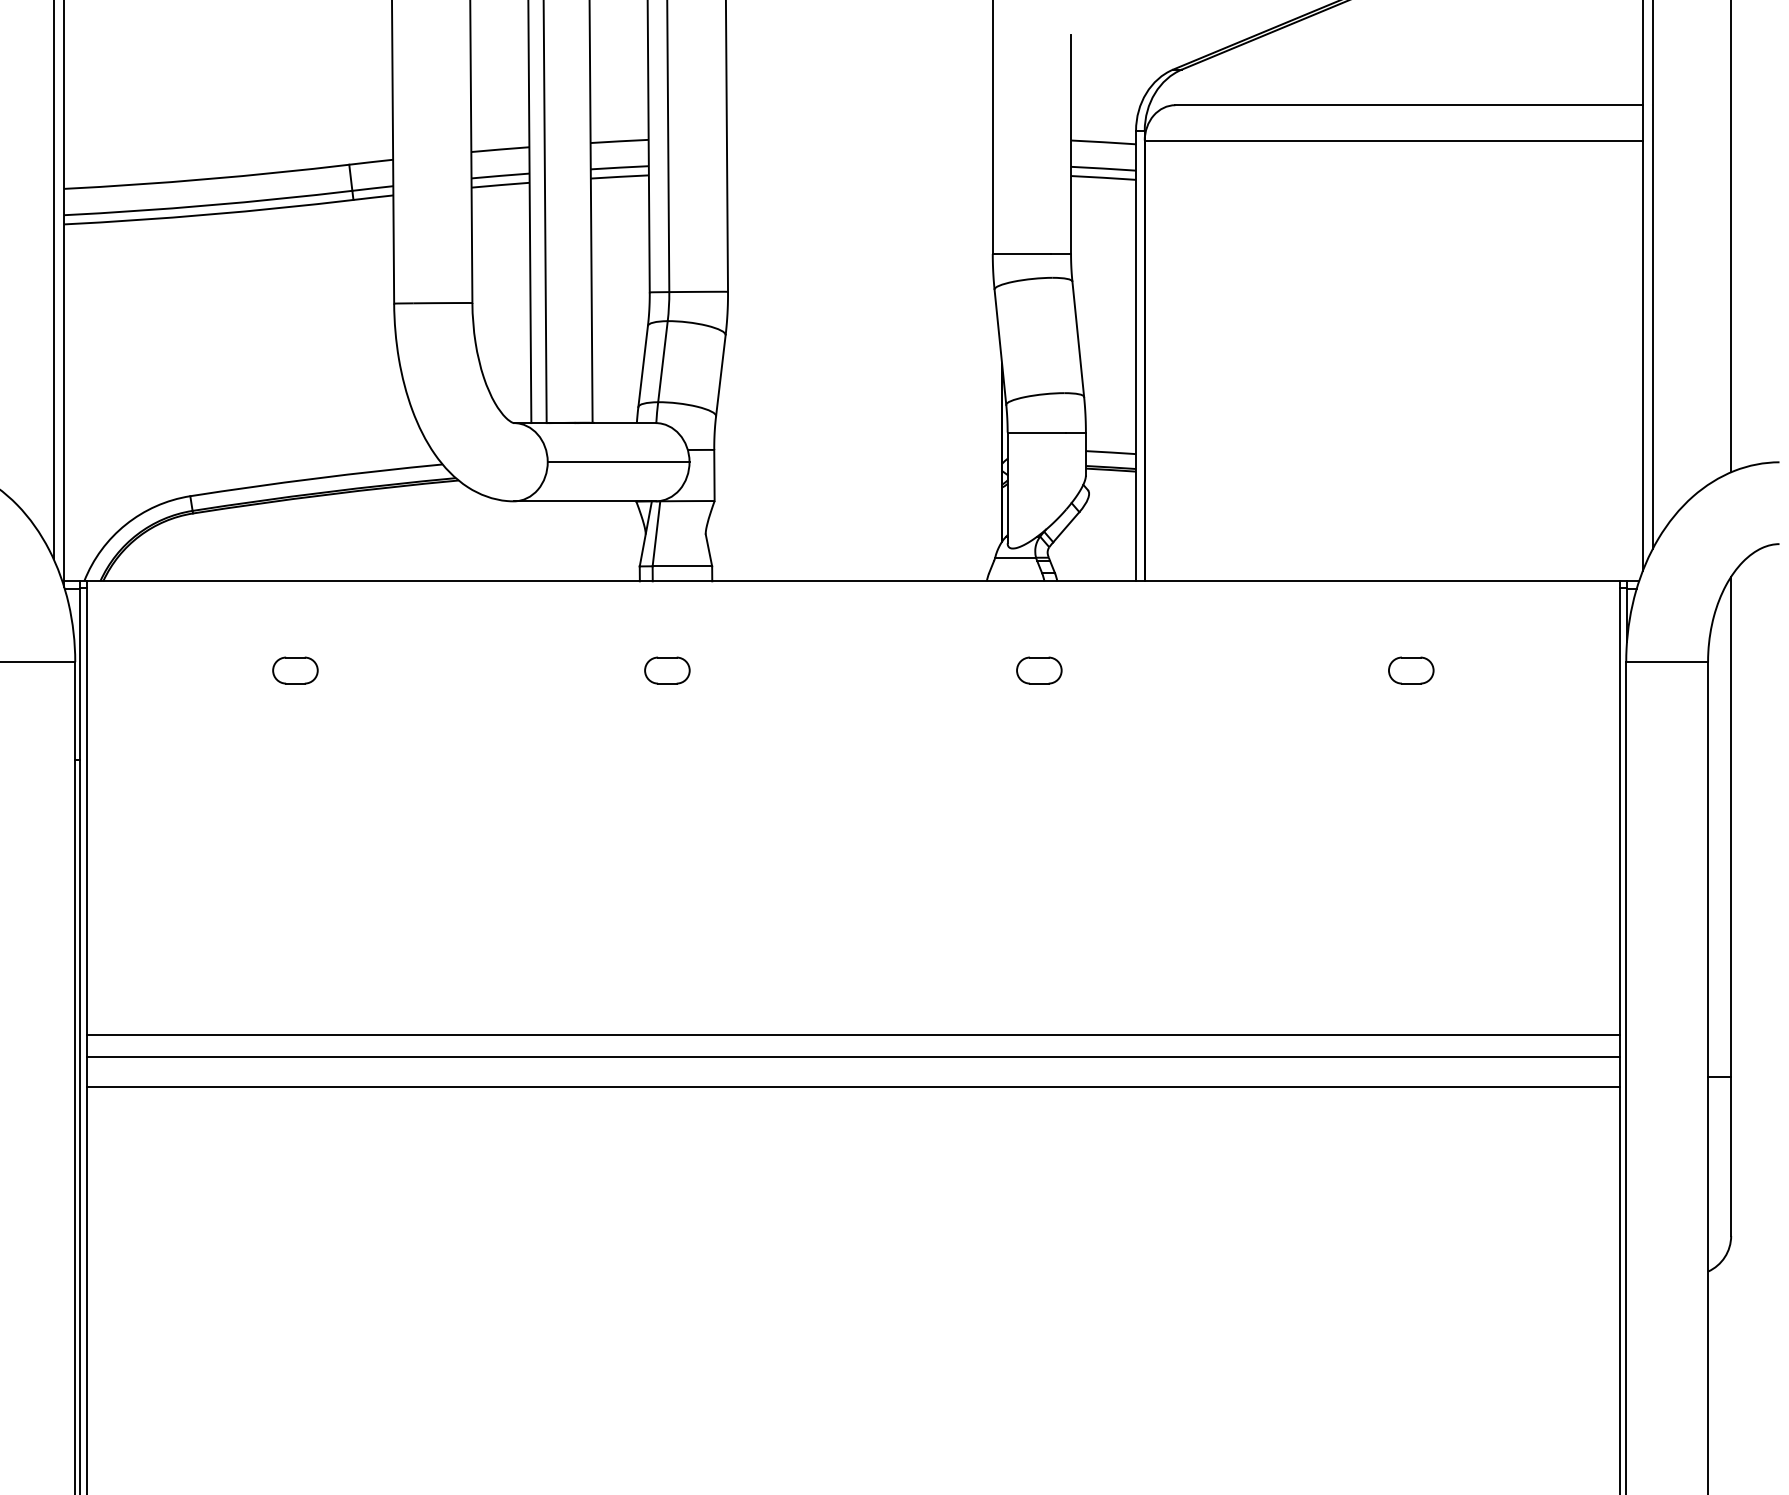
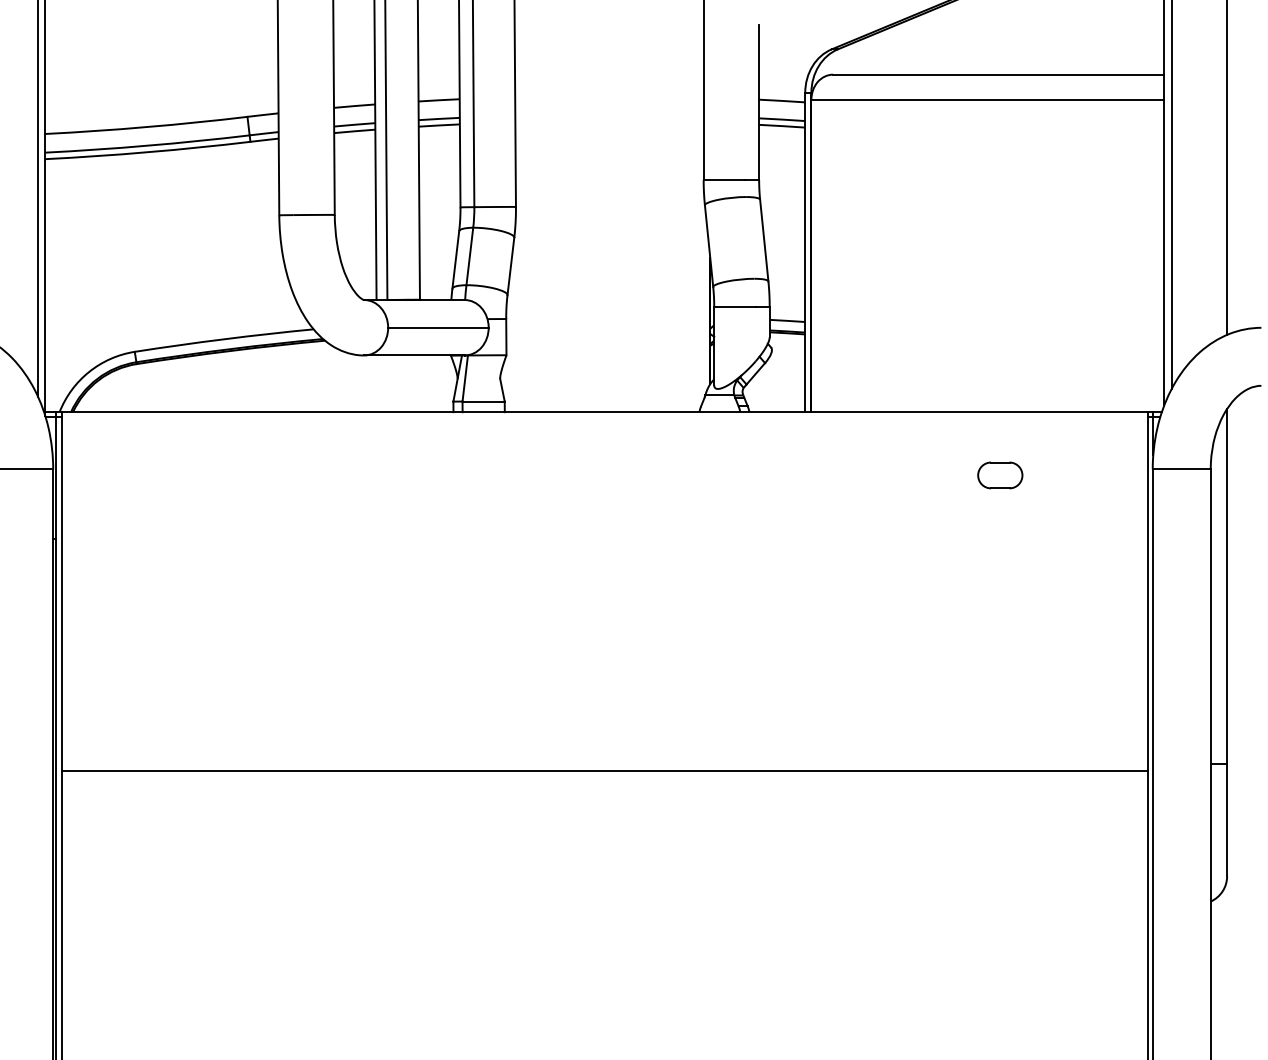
part: (294, 670) -> (208, 475), removed
part: (666, 670) -> (472, 475), removed
part: (1039, 670) -> (736, 475), removed
part: (1411, 670) -> (1000, 475), size x1.4
line: (852, 1034) -> (604, 733), removed
line: (852, 1057) -> (604, 749), removed

